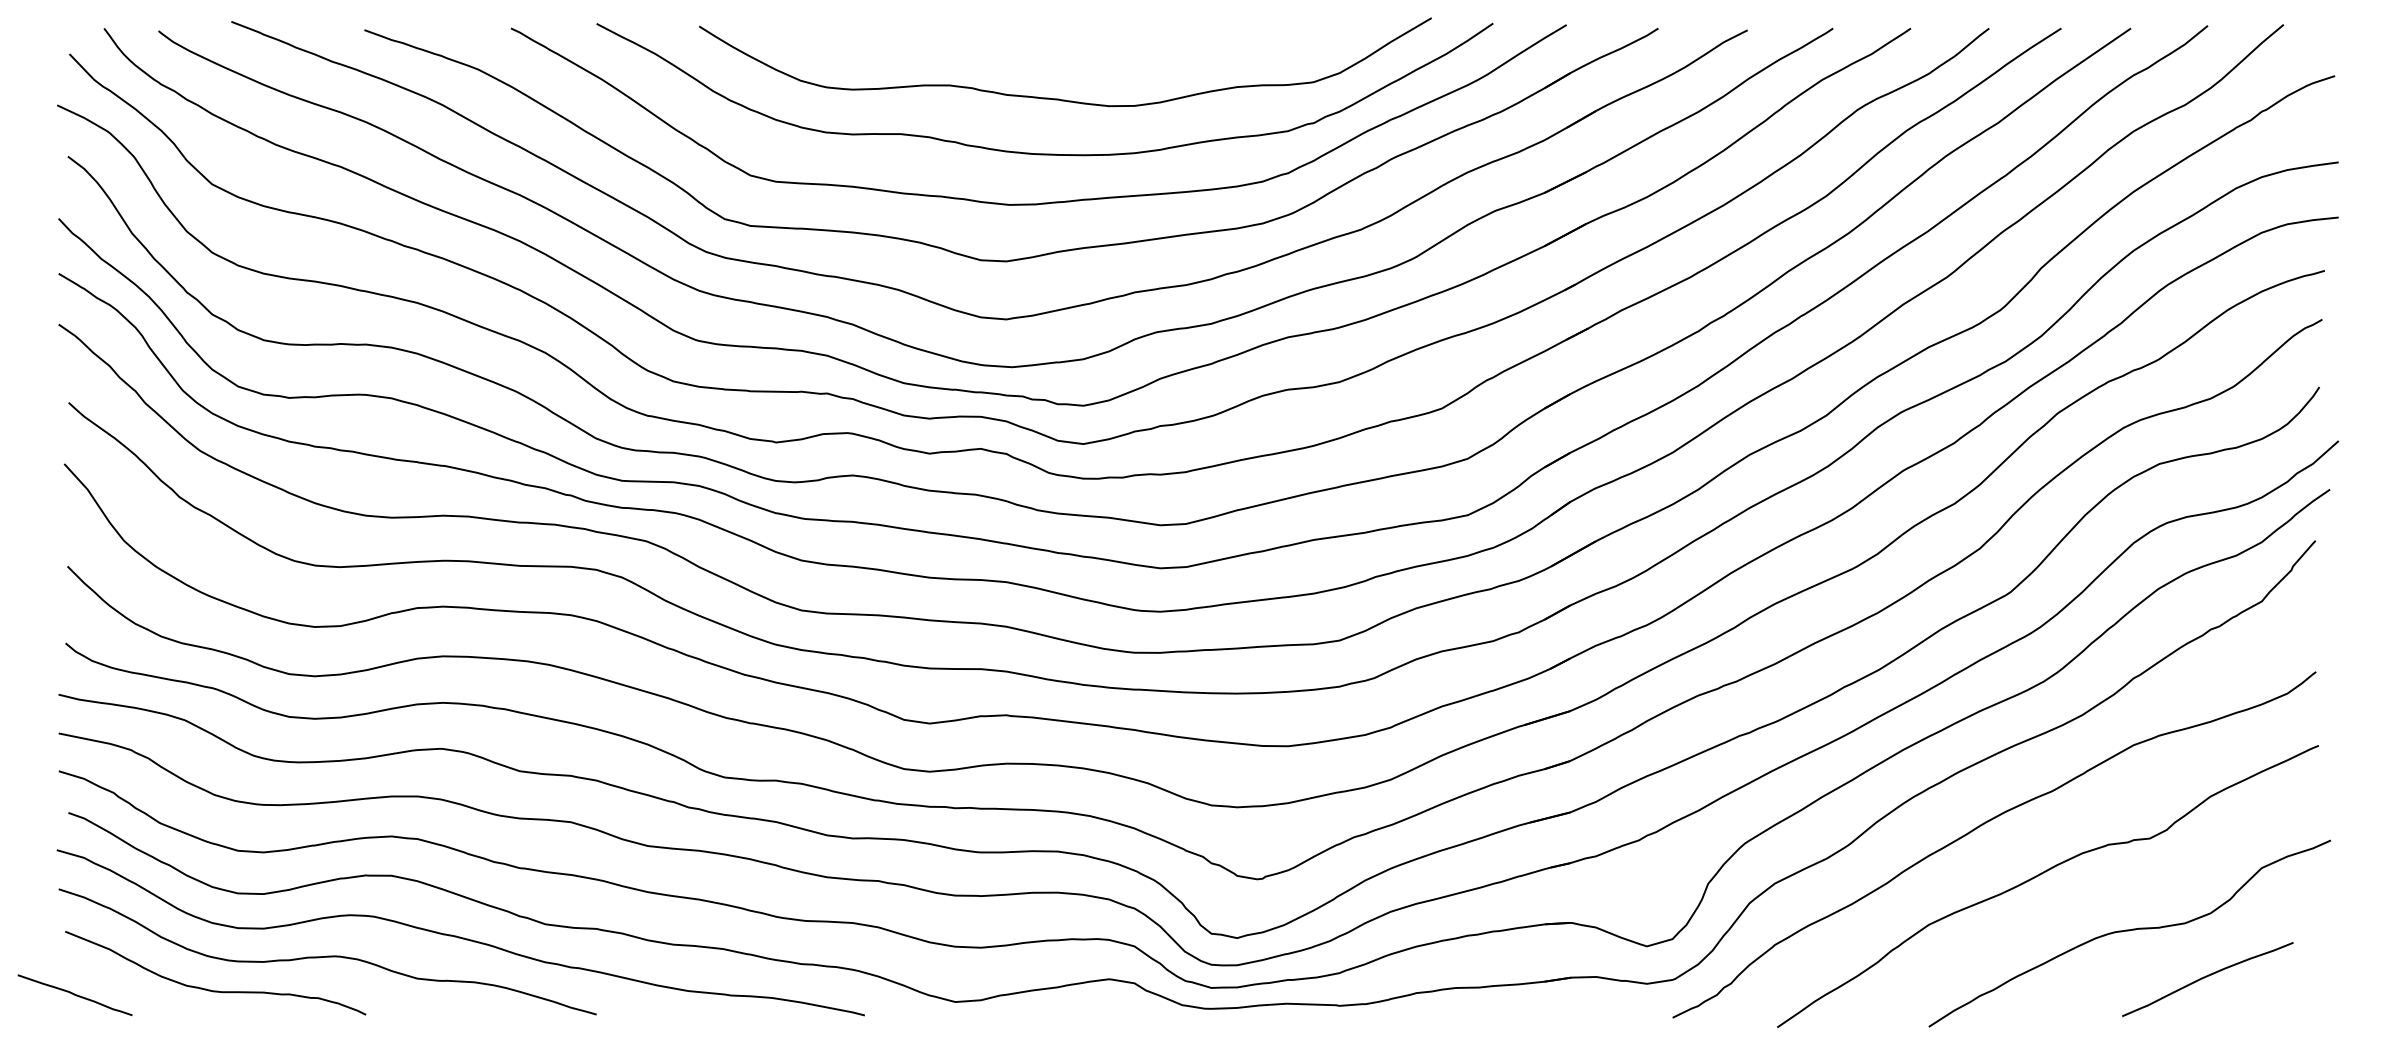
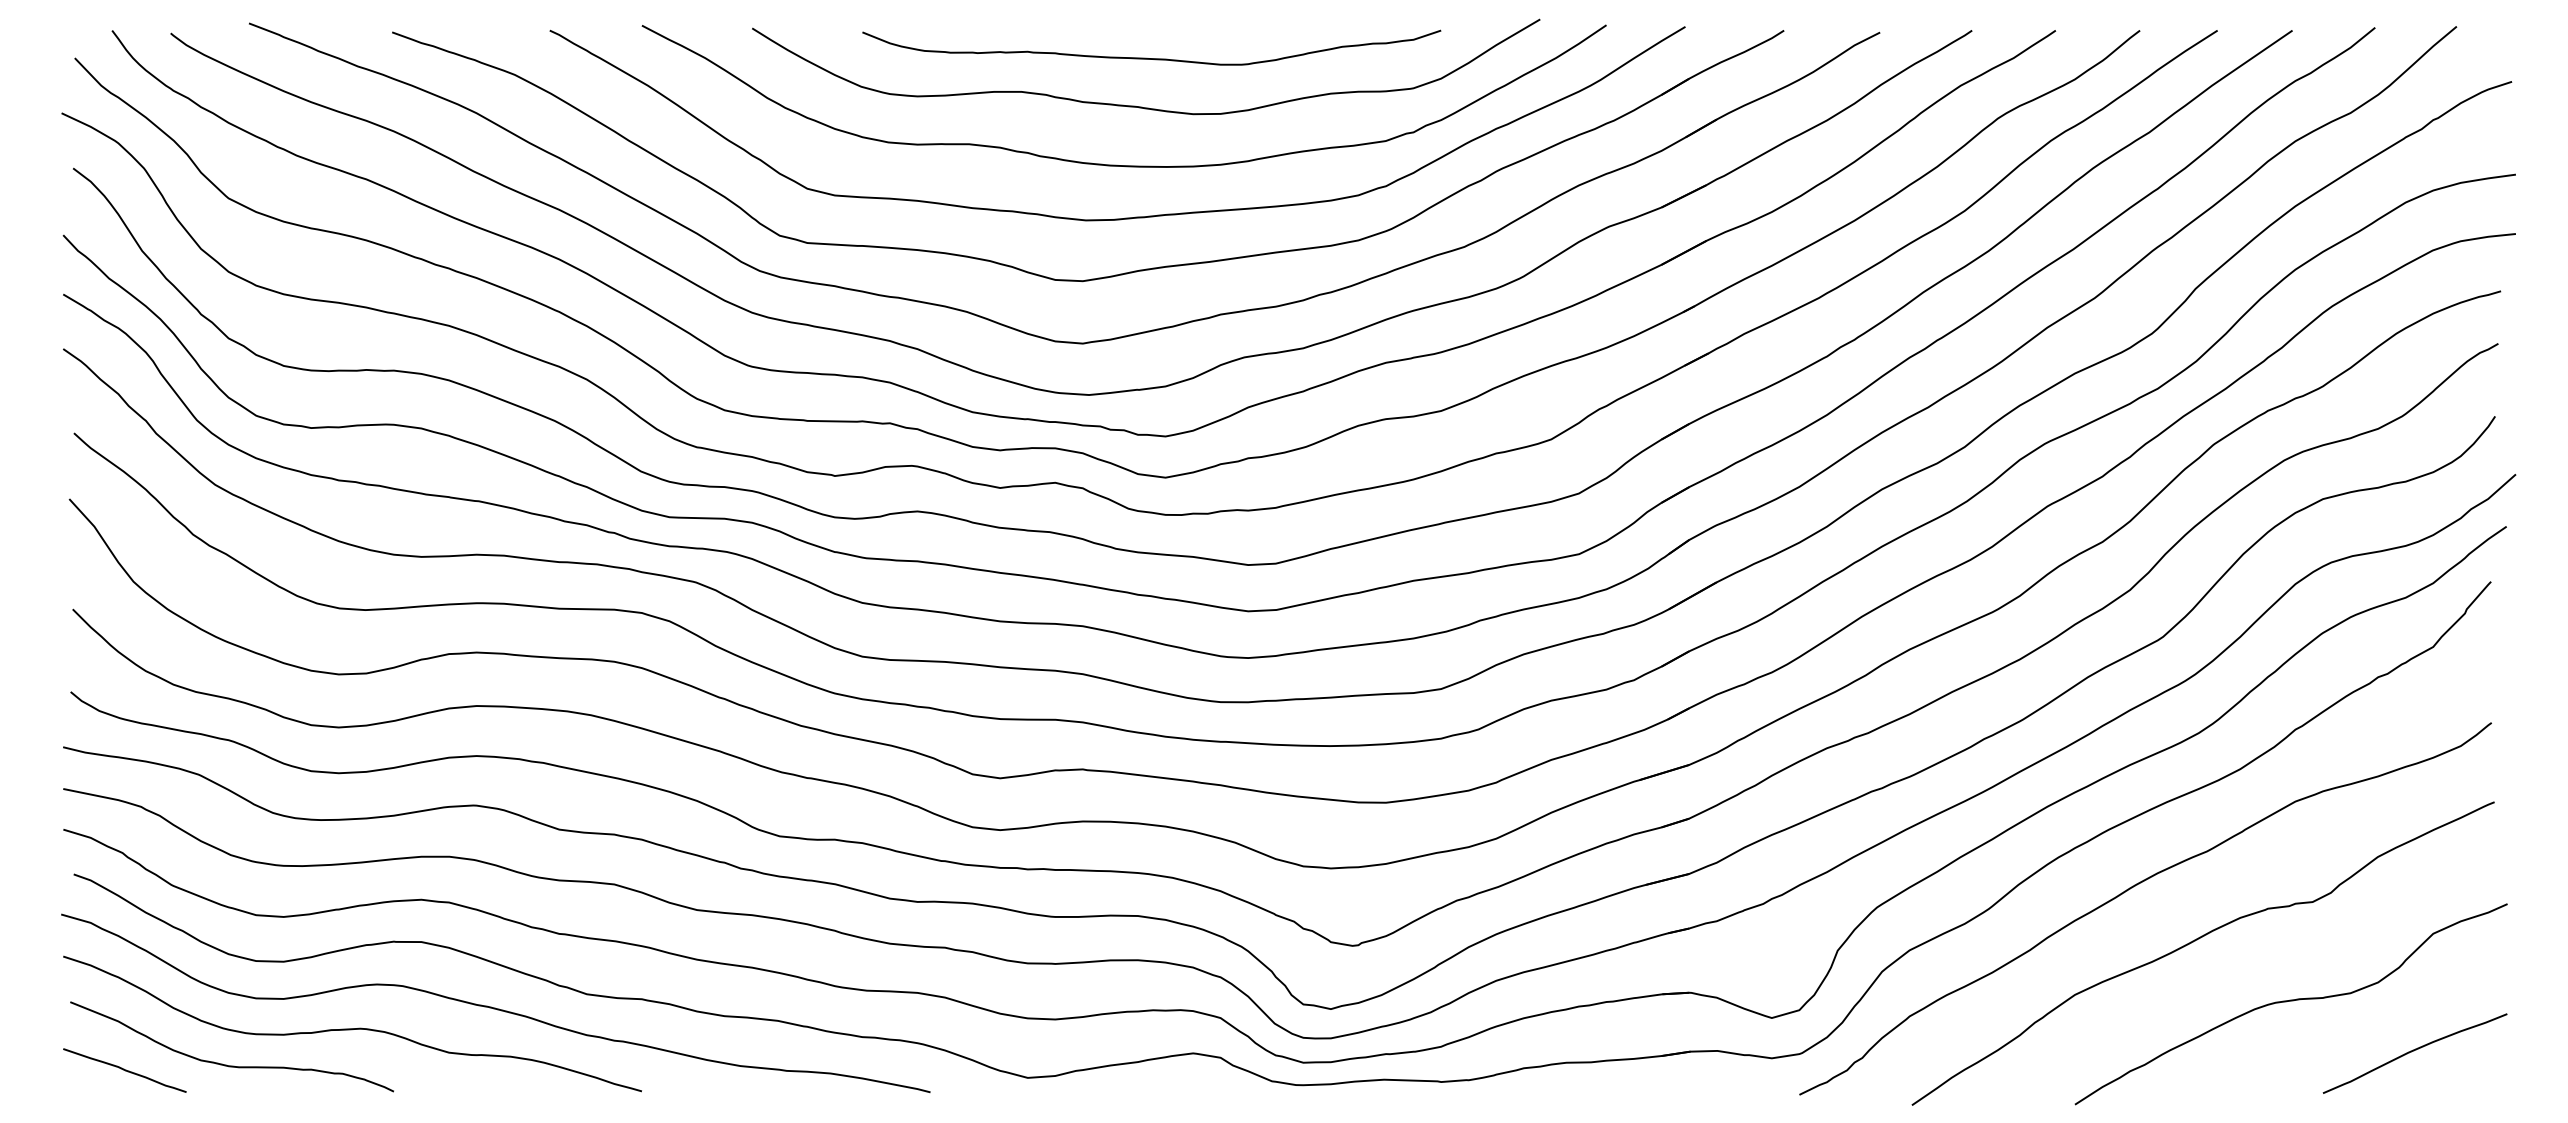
curve: (1070, 54) -> (1151, 58), added
curve: (2207, 977) -> (2414, 1051), moved
curve: (74, 995) -> (124, 1070), moved

